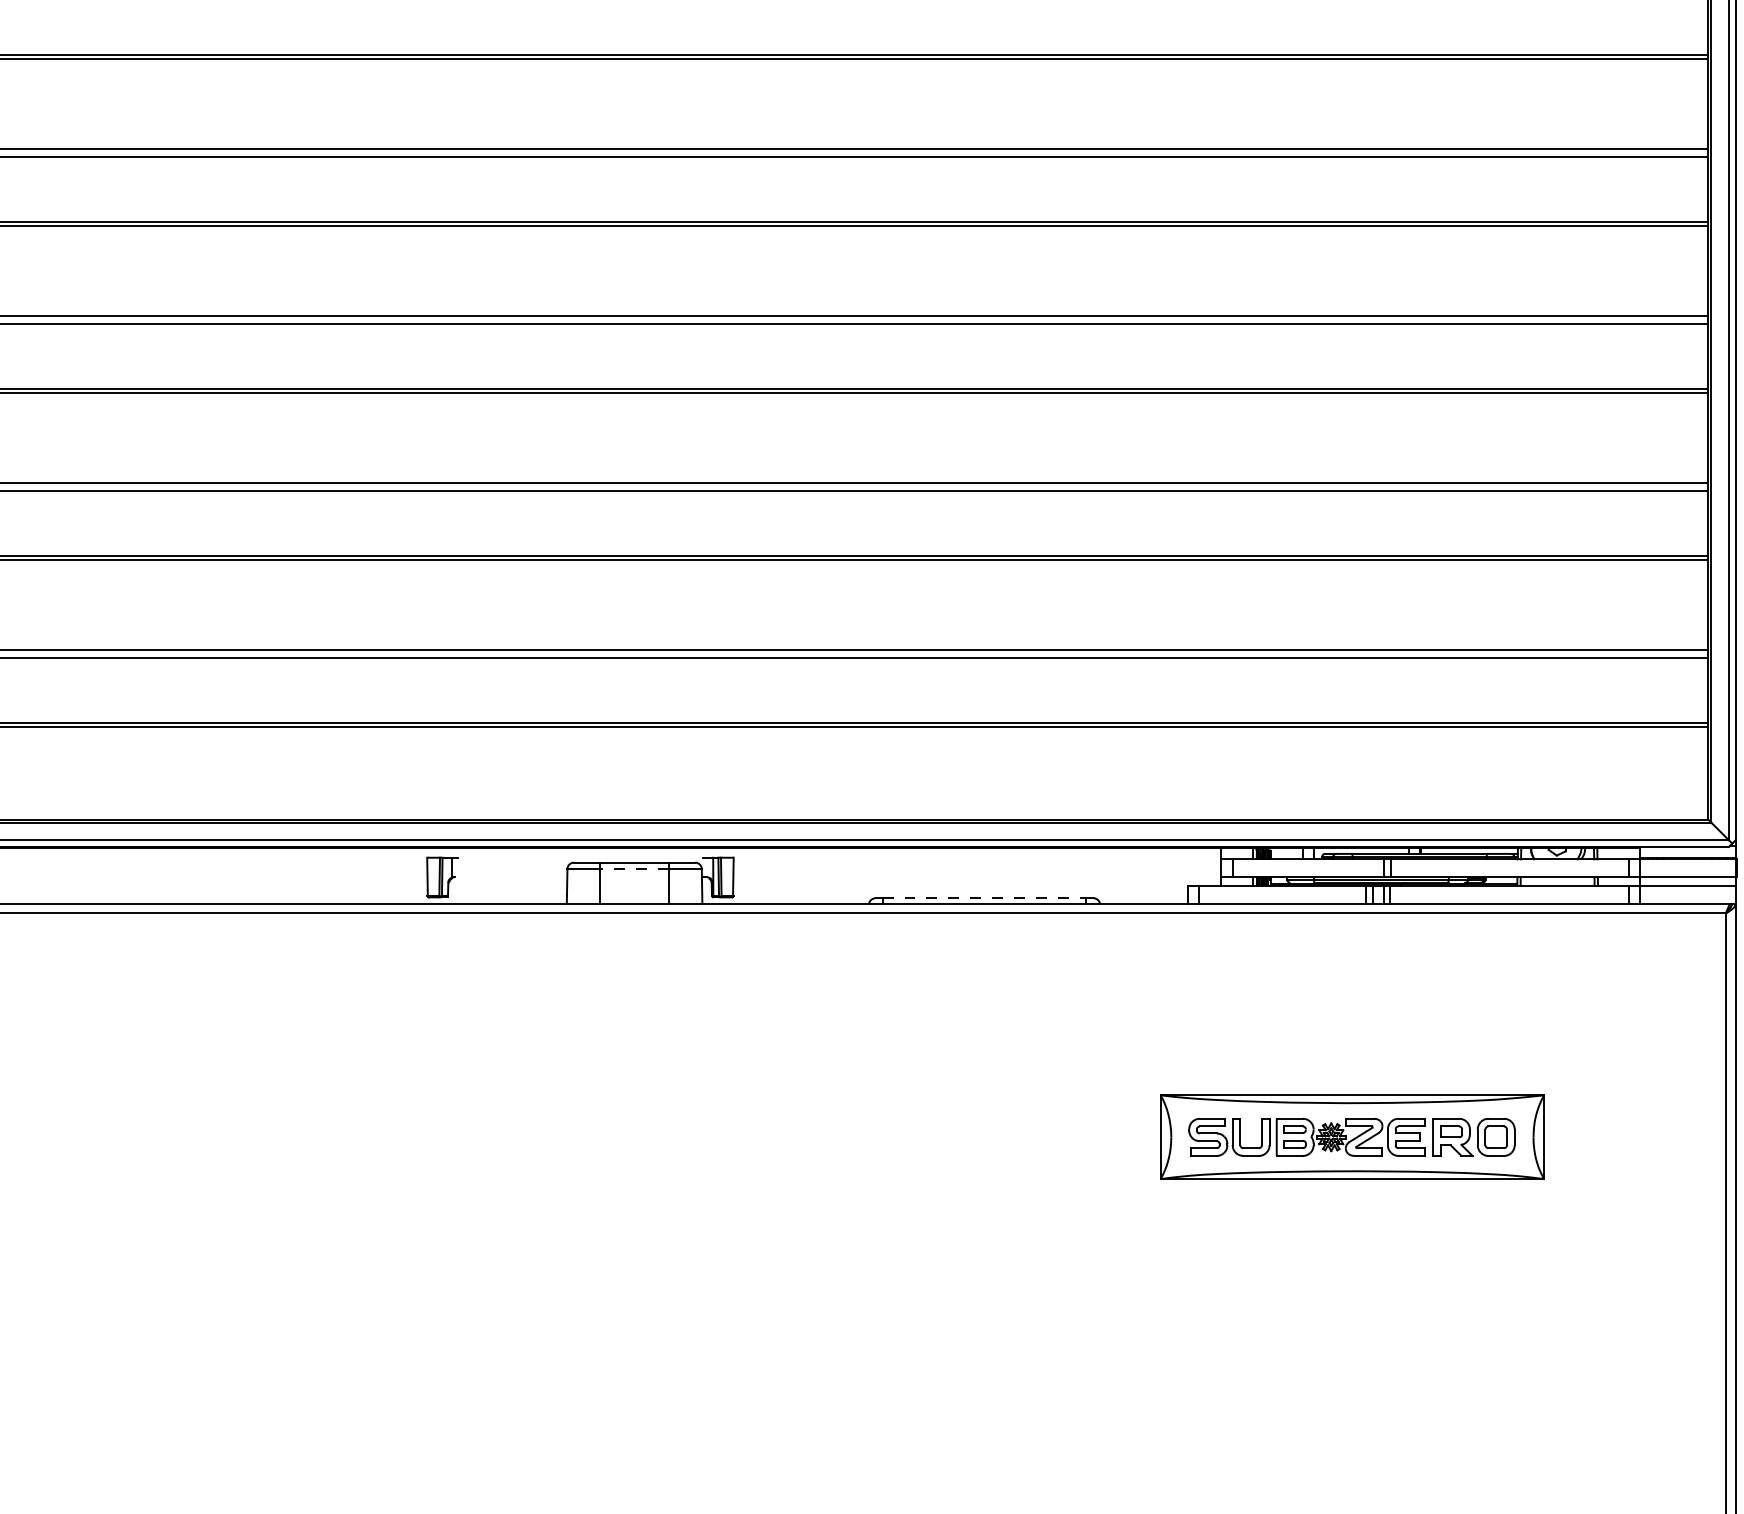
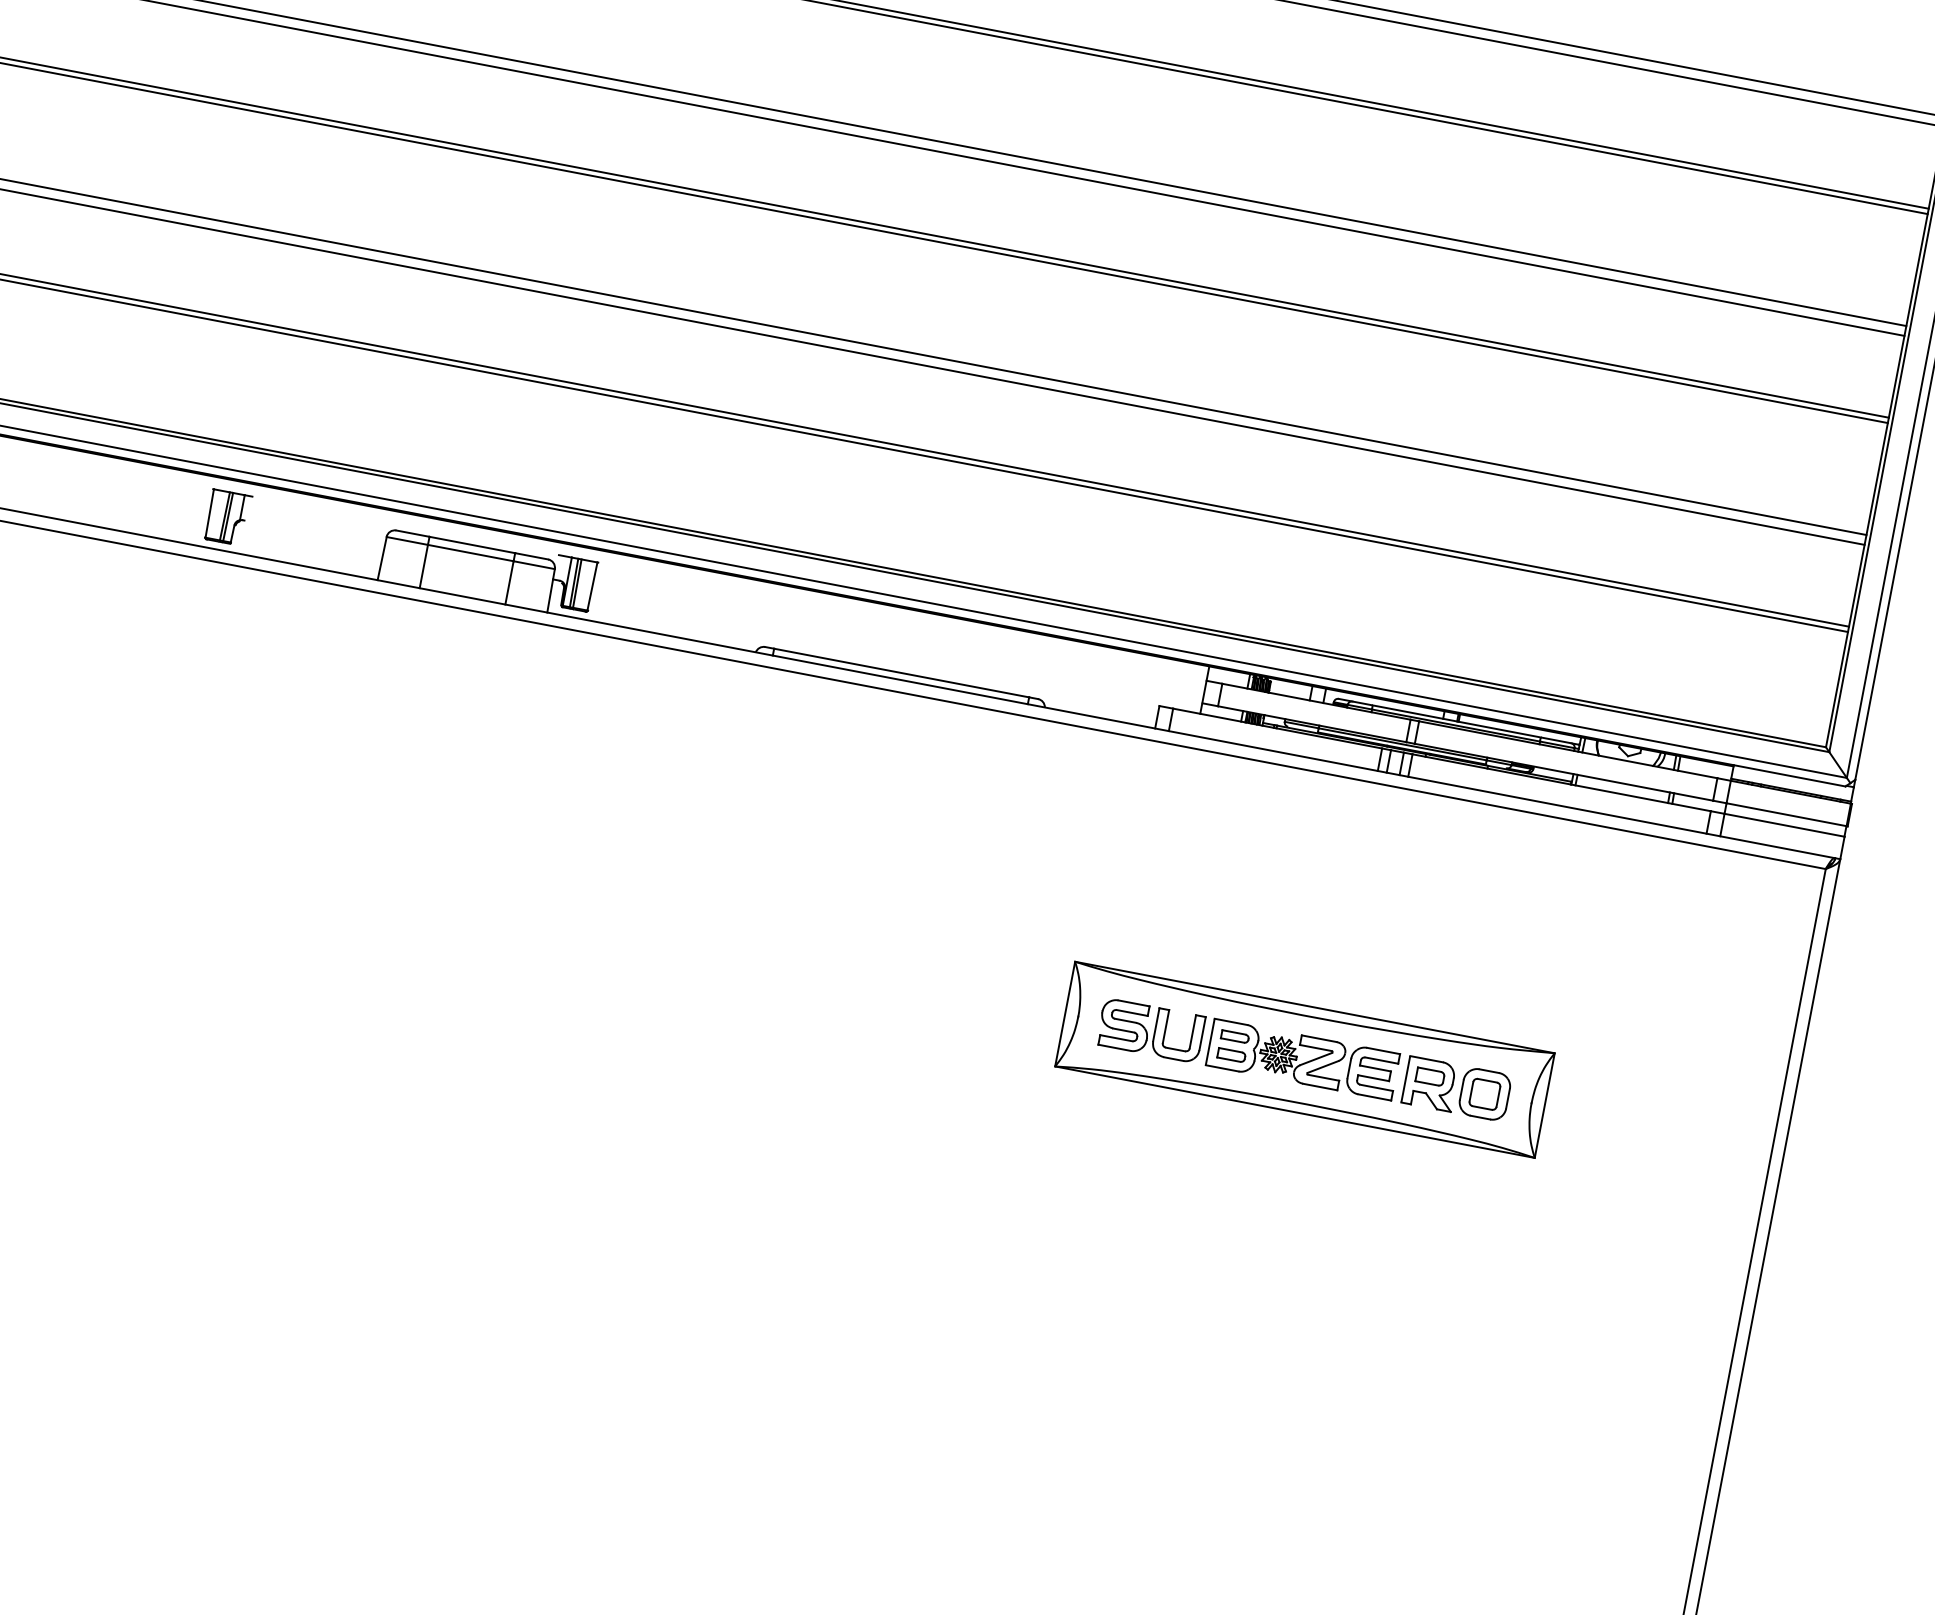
line: (634, 869) -> (470, 553), dashed -> solid
line: (984, 898) -> (901, 673), dashed -> solid

